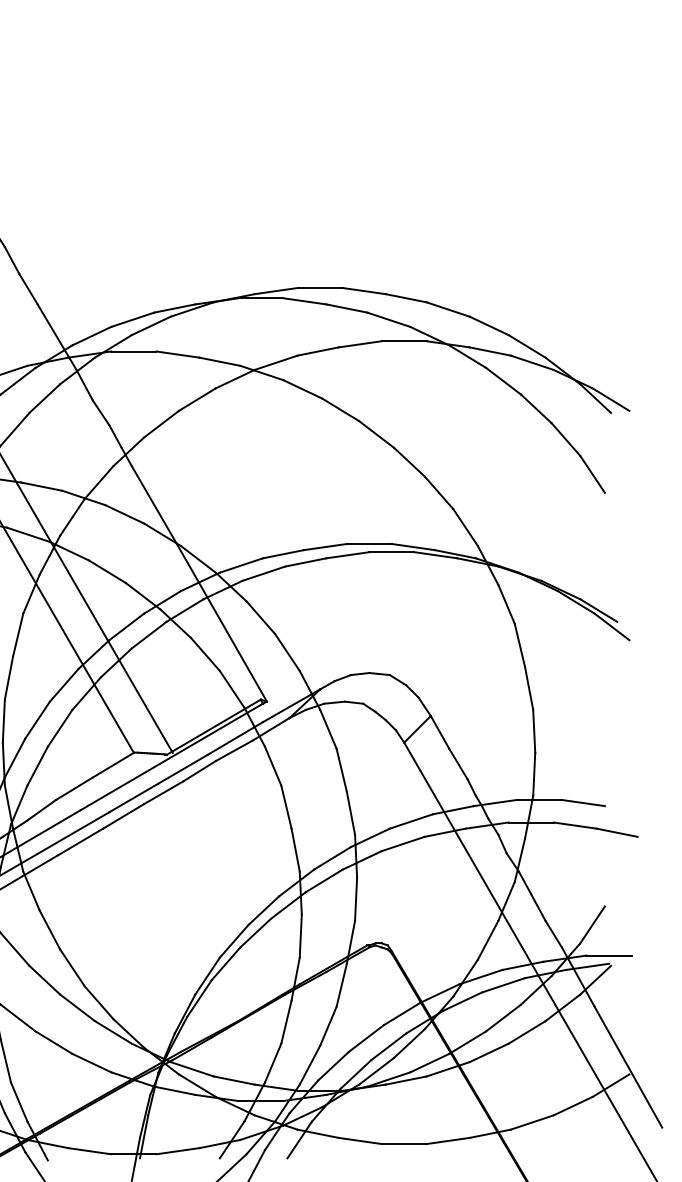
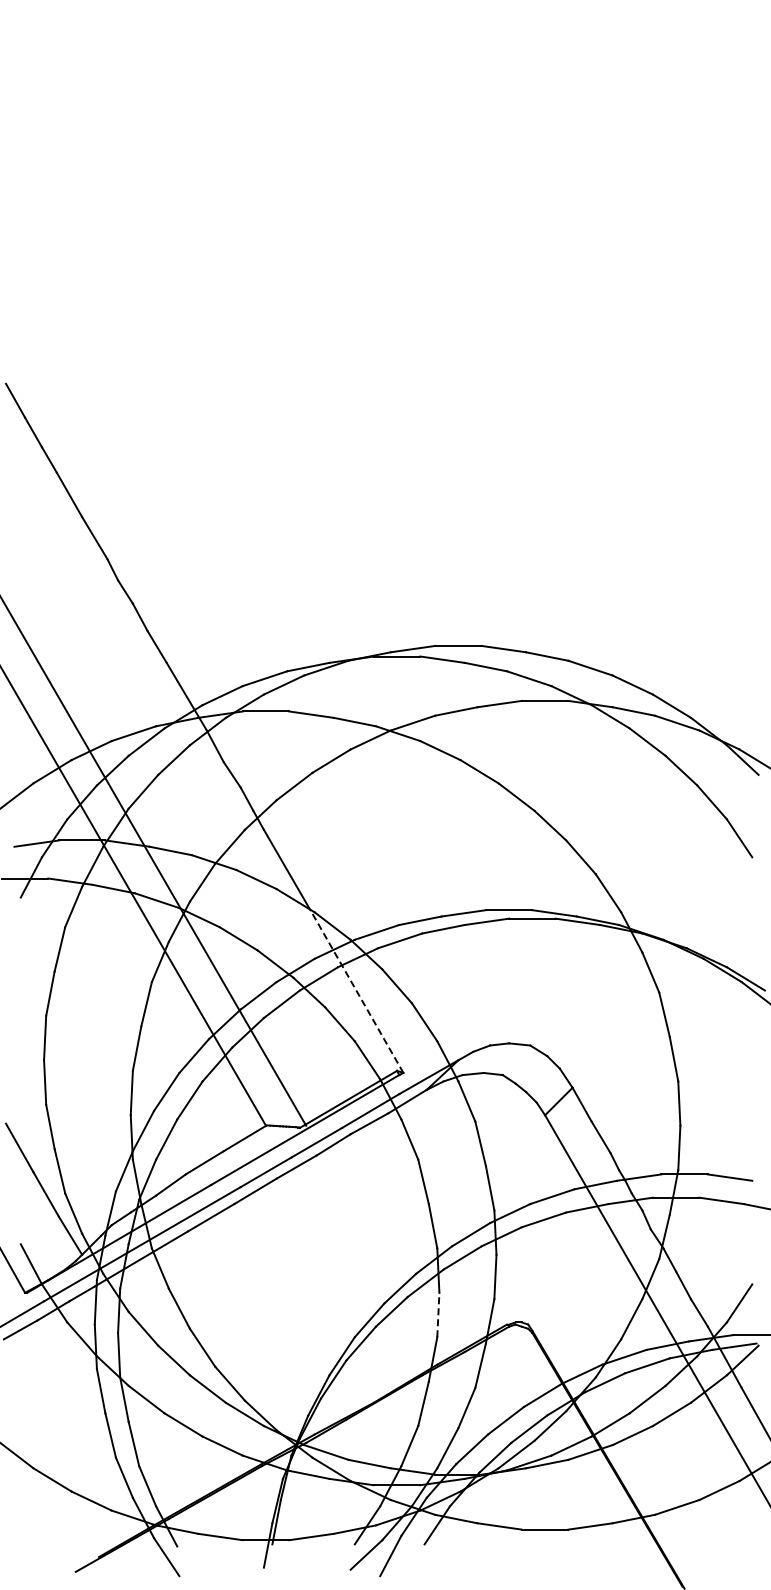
line: (221, 622) -> (356, 991), solid -> dashed
line: (300, 935) -> (438, 1314), solid -> dashed

